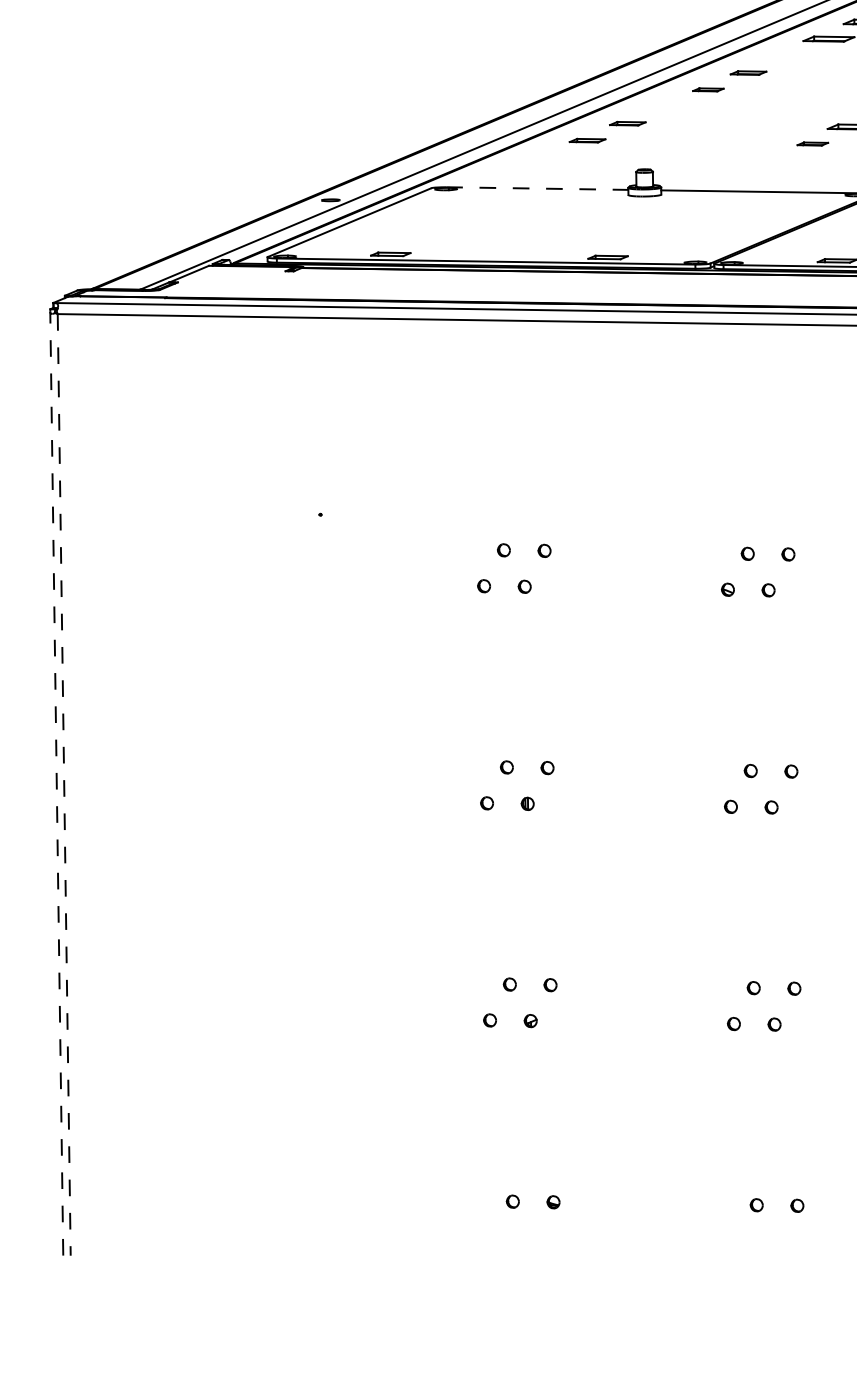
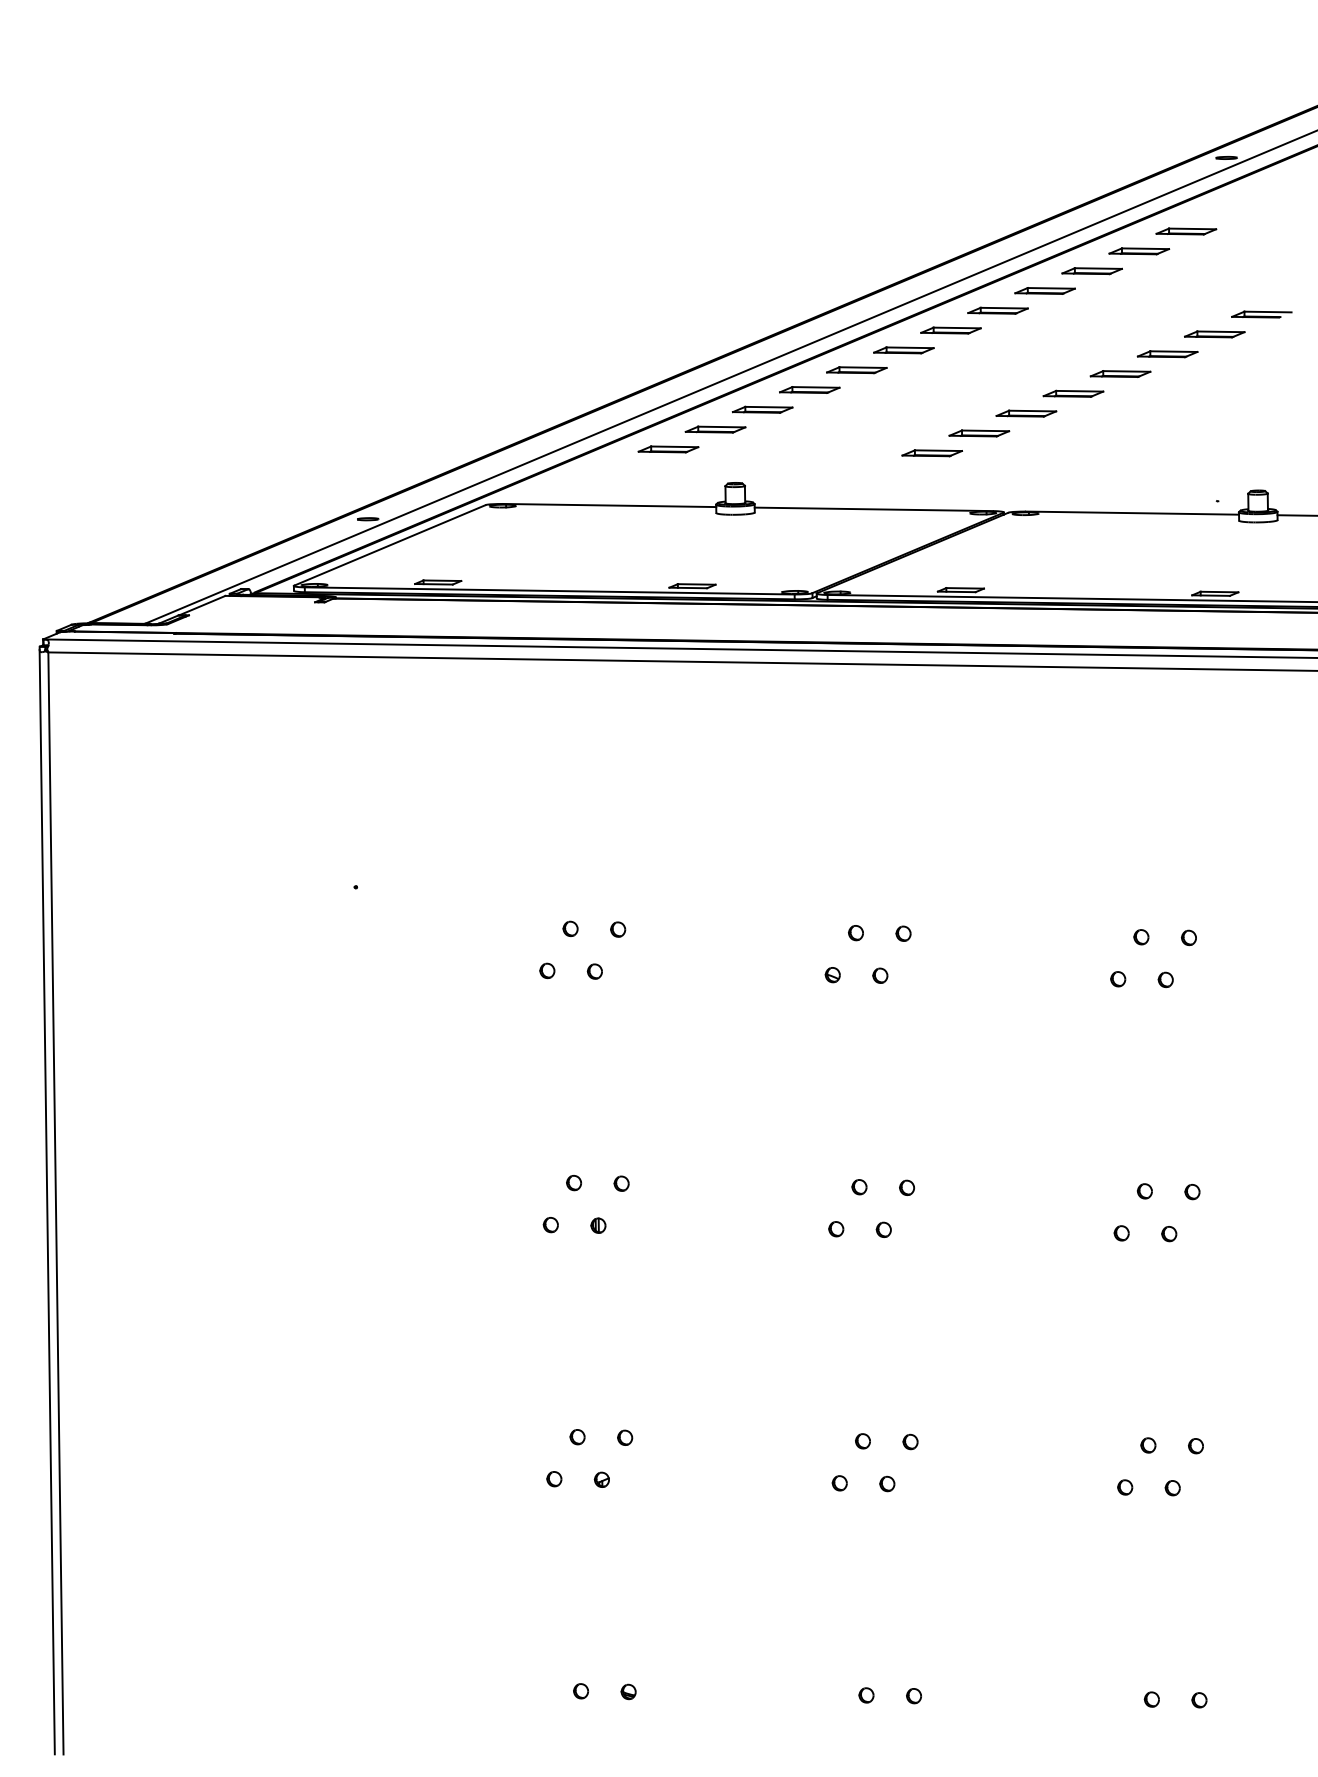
part: (788, 56) -> (903, 350), added
part: (748, 73) -> (856, 370), size x1.43
part: (708, 89) -> (809, 389), size x1.67
part: (667, 106) -> (762, 409), added
part: (627, 123) -> (715, 429), size x1.43
part: (587, 140) -> (668, 449), size x1.43
part: (812, 144) -> (931, 453), size x1.67
line: (537, 188) -> (609, 505), dashed -> solid
line: (57, 783) -> (47, 1201), dashed -> solid
line: (63, 784) -> (55, 1203), dashed -> solid

